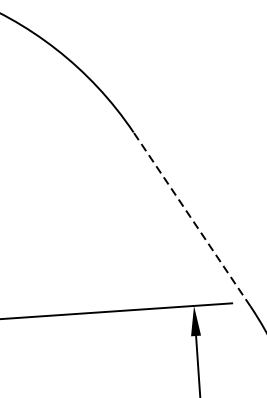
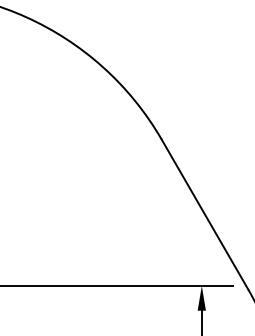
line: (191, 219) -> (204, 214), dashed -> solid

